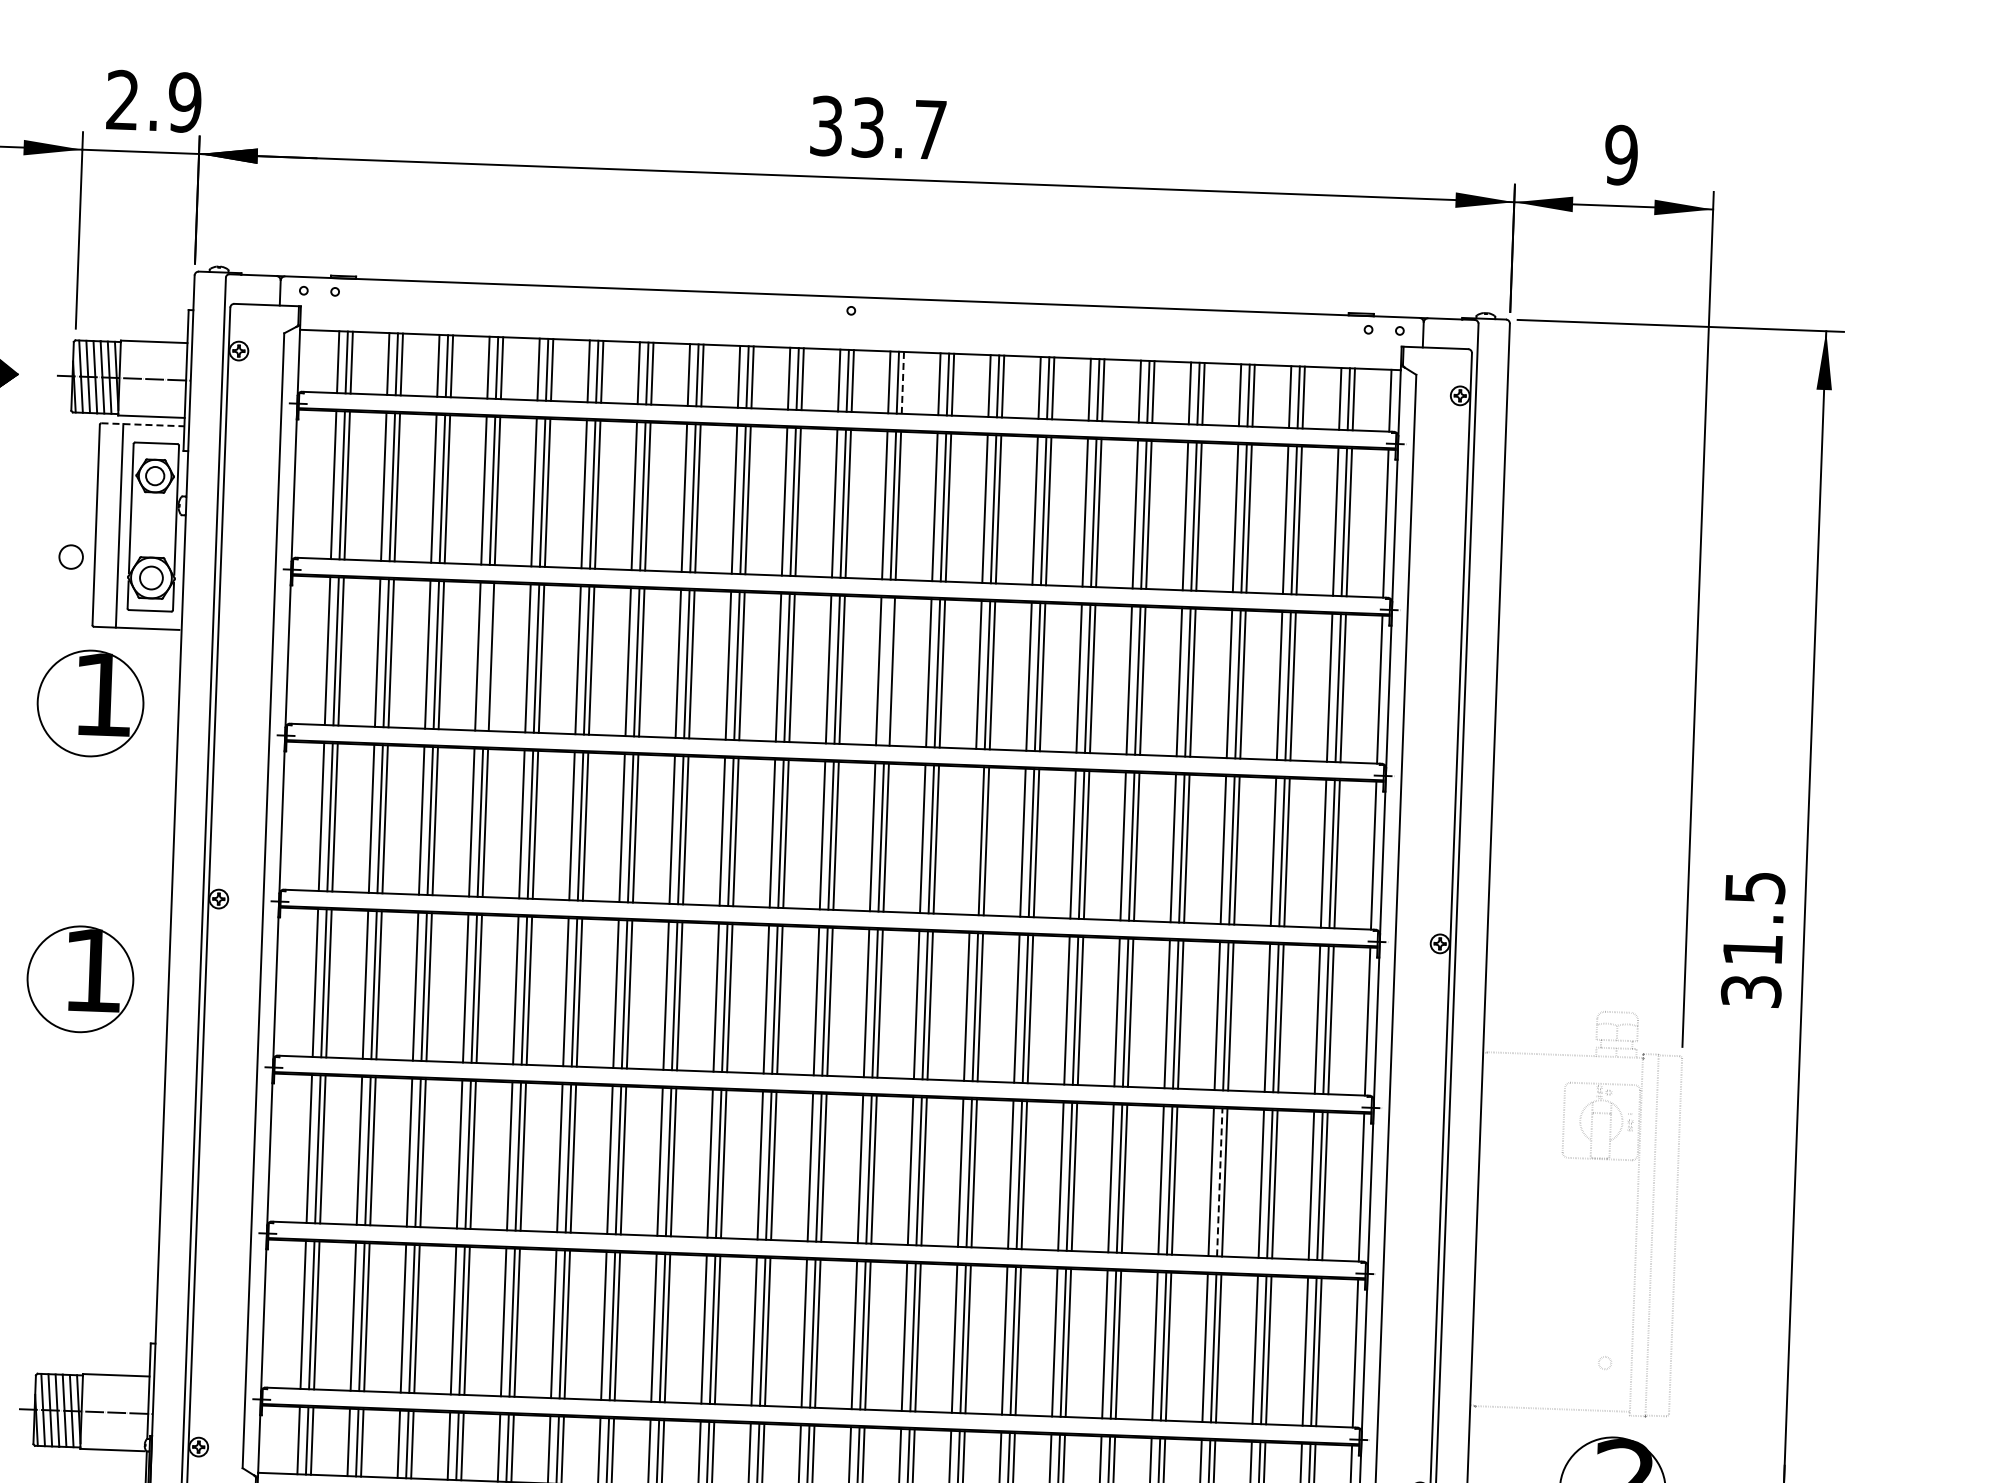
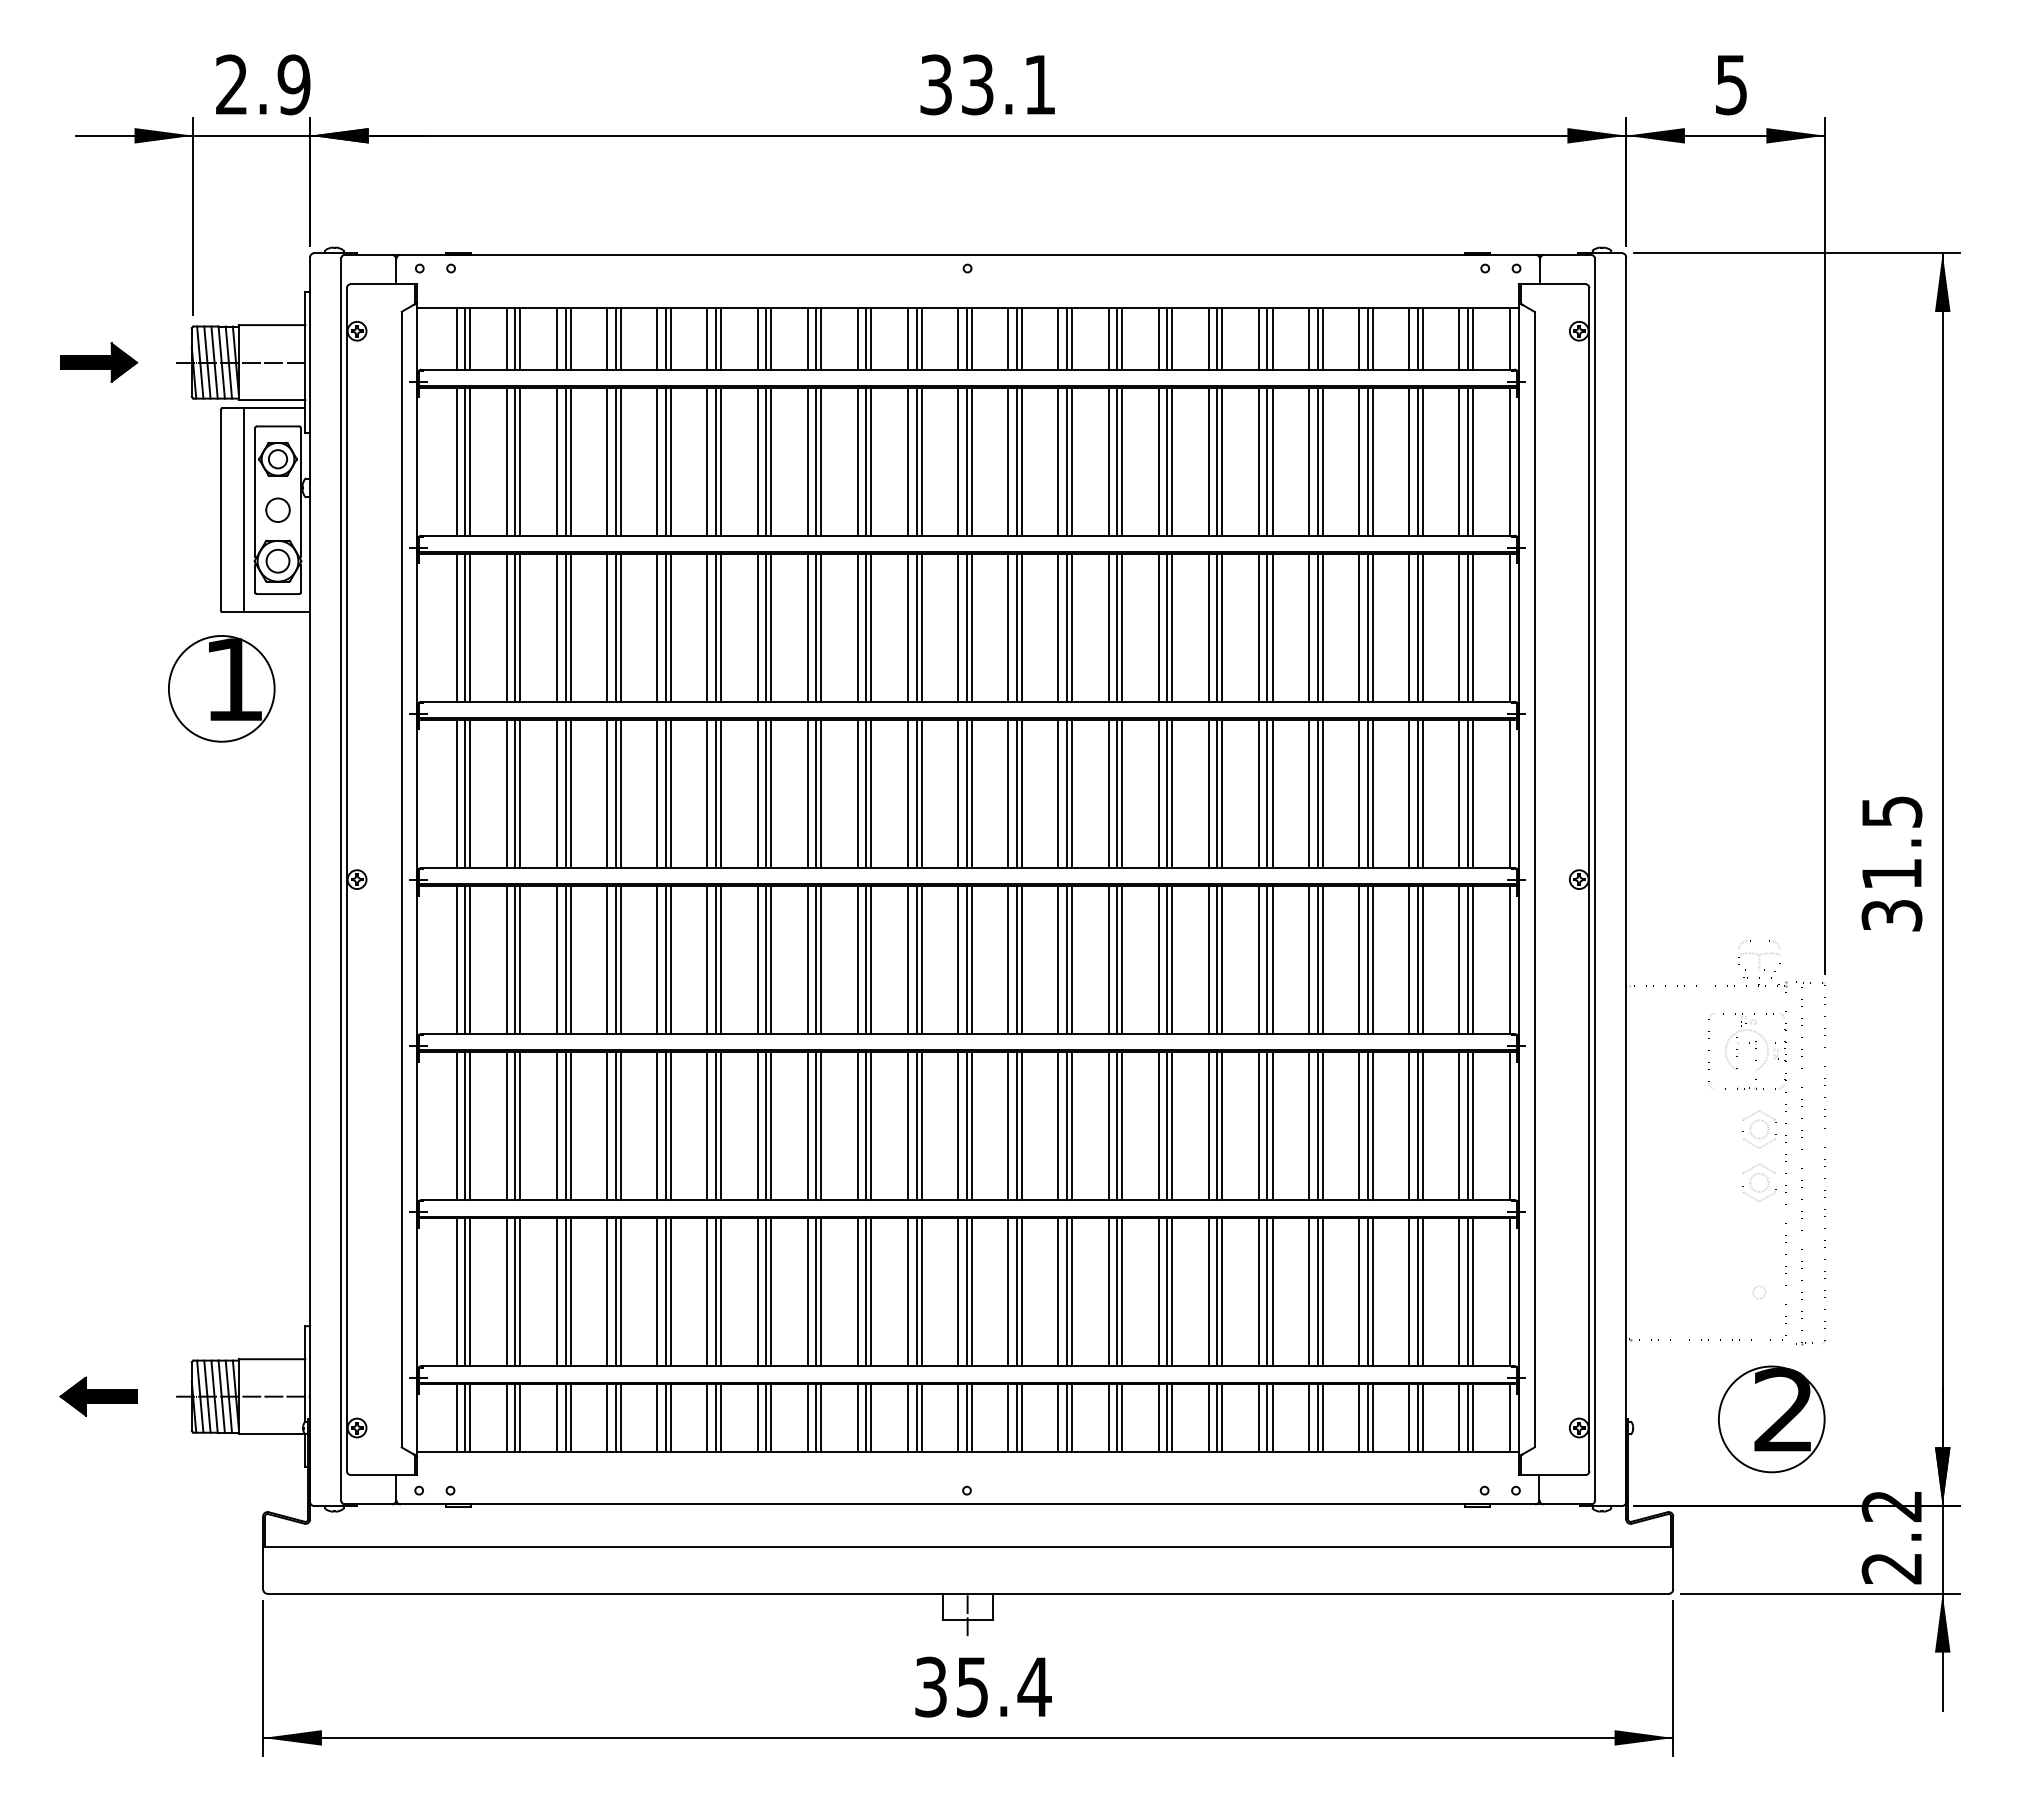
text: (929, 129) -> (1039, 84), 33.7 -> 33.1
text: (1621, 154) -> (1731, 84), 9 -> 5
line: (902, 382) -> (1021, 338), dashed -> solid
line: (142, 424) -> (263, 408), dashed -> solid
circle: (70, 556) -> (277, 509), moved
line: (486, 656) -> (615, 627), added
line: (887, 671) -> (1016, 627), added
line: (972, 840) -> (1108, 793), added
part: (80, 978) -> (221, 964), removed
line: (1219, 1181) -> (1367, 1125), dashed -> solid
part: (1617, 1194) -> (1765, 1123), added
part: (1617, 1253) -> (1767, 1182), added

